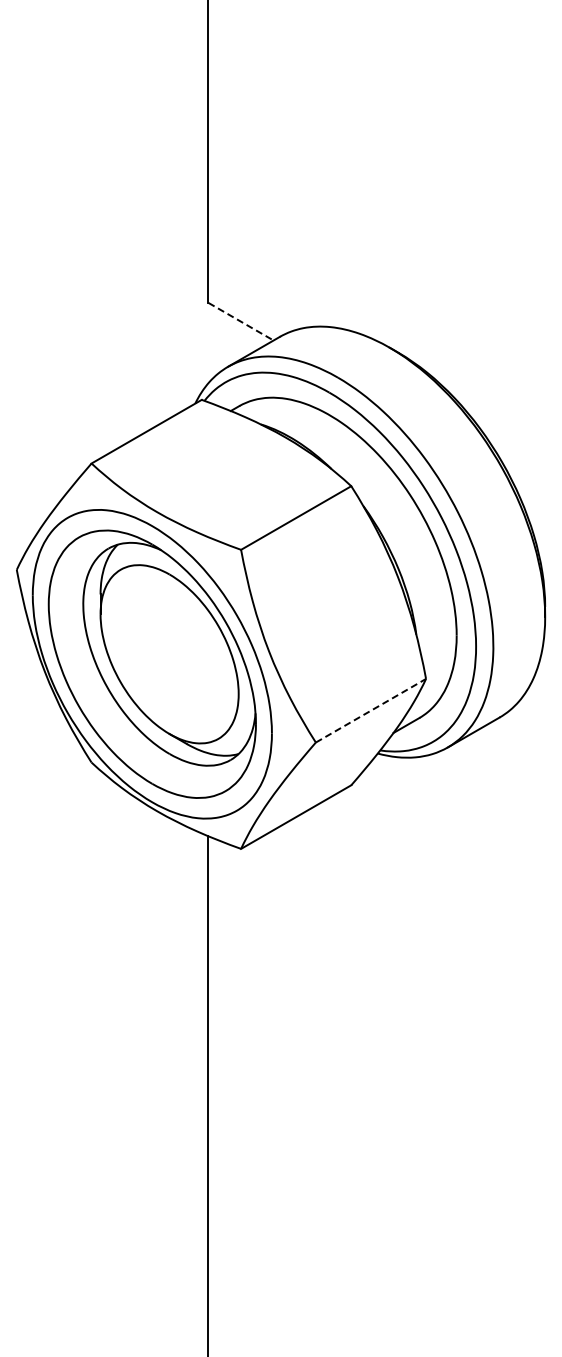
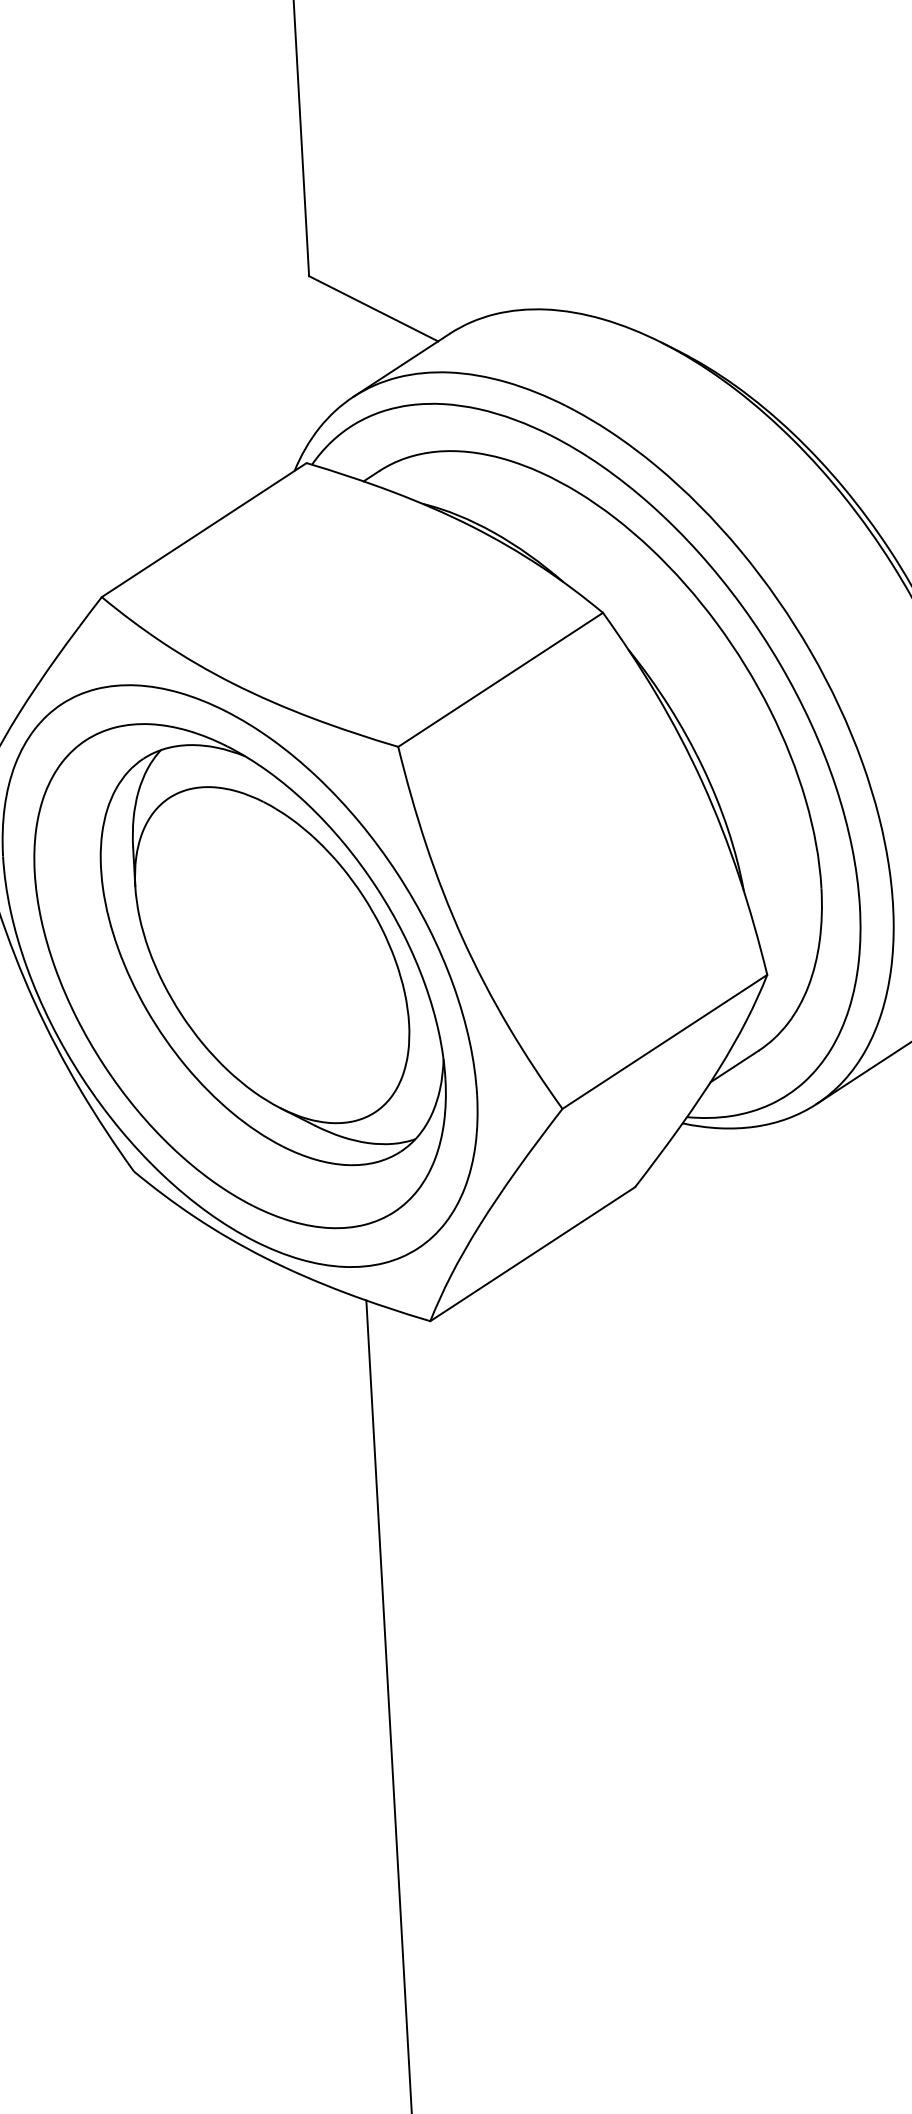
line: (241, 321) -> (374, 308), dashed -> solid
line: (370, 710) -> (663, 1041), dashed -> solid

